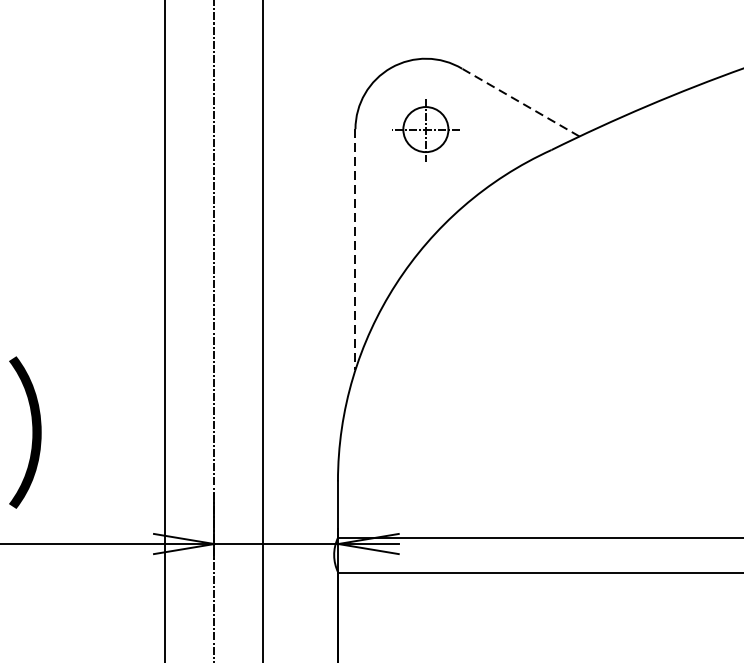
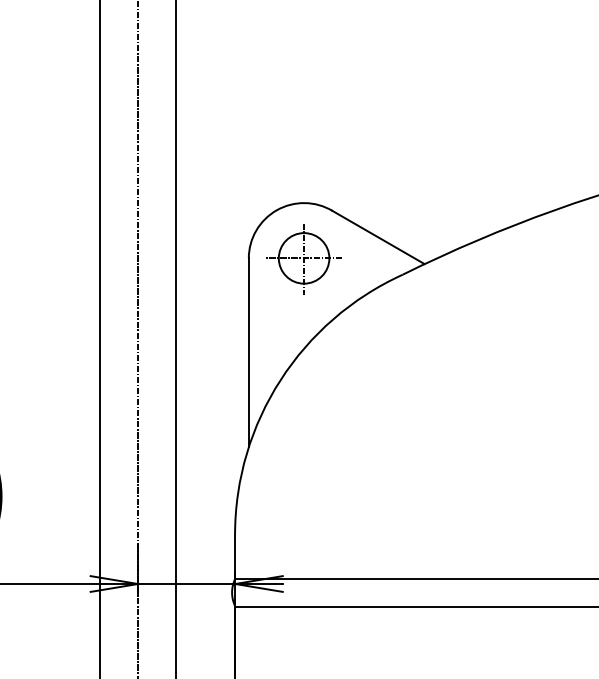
line: (520, 102) -> (378, 237), dashed -> solid
part: (425, 130) -> (303, 259), size x1.43
line: (355, 250) -> (248, 353), dashed -> solid

